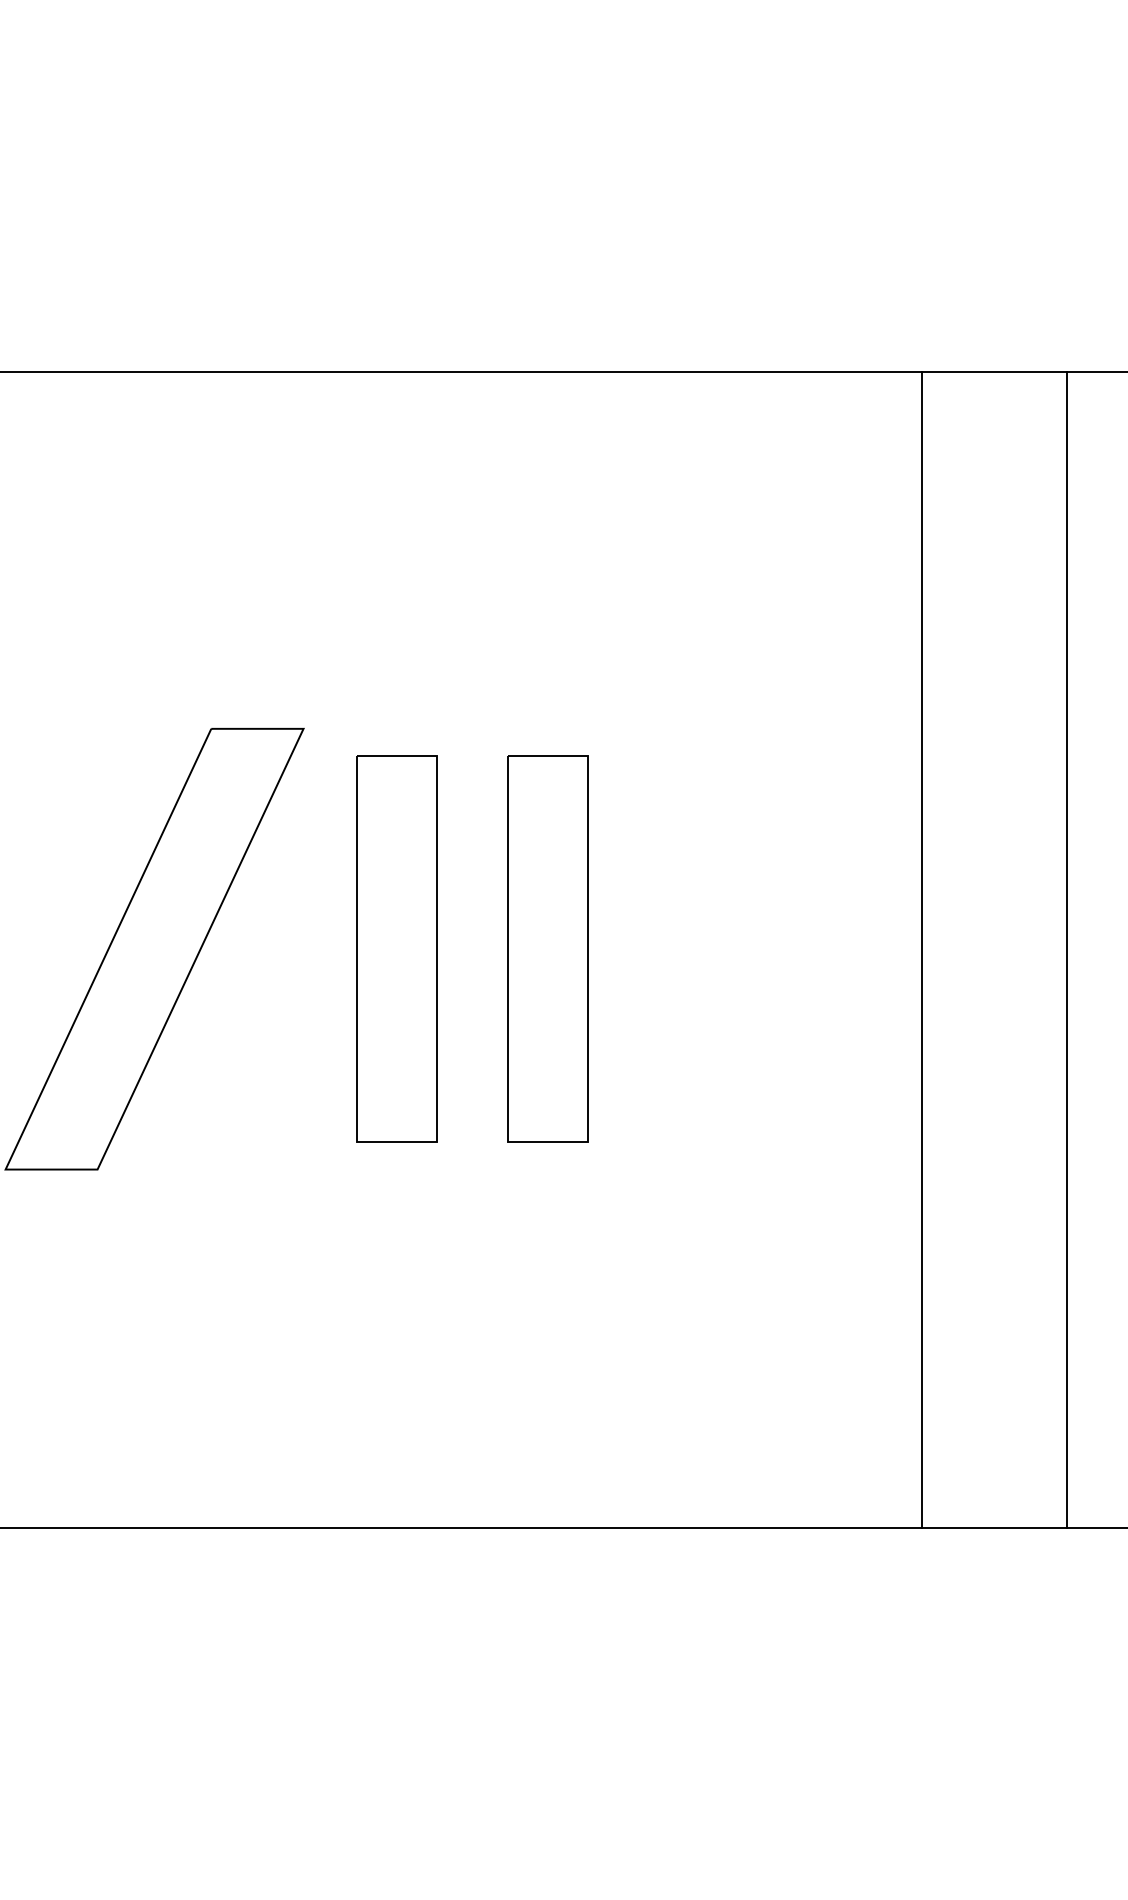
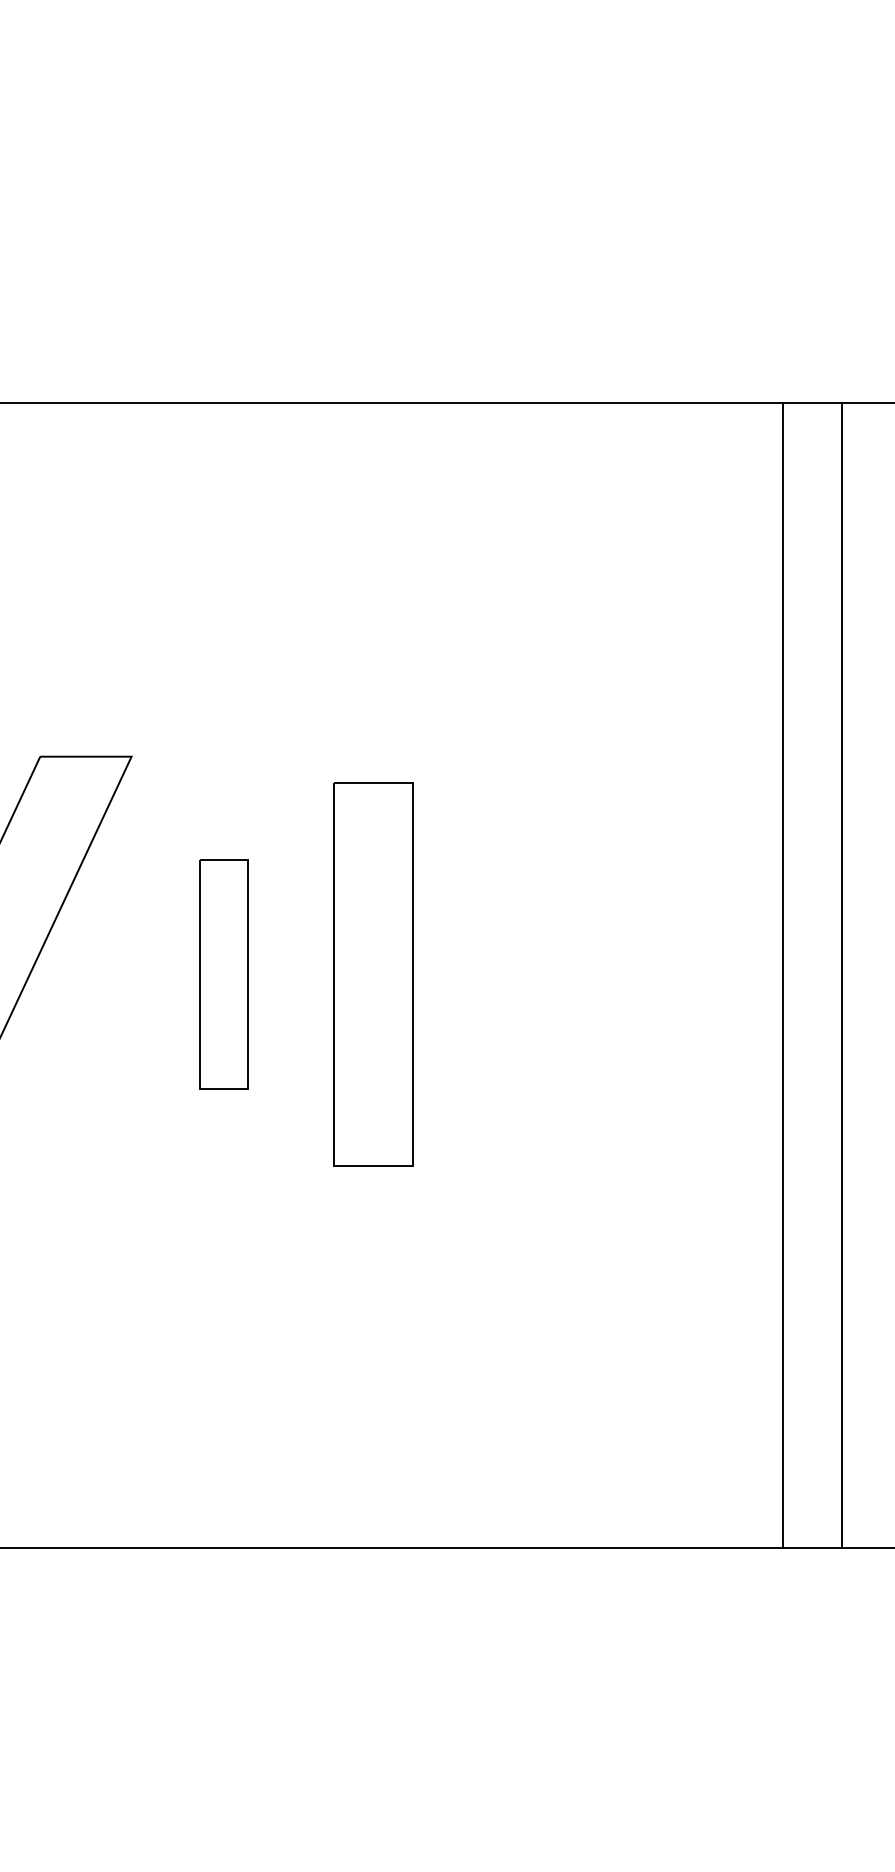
part: (396, 948) -> (223, 974), size x0.6
line: (922, 949) -> (783, 975), moved
line: (1067, 949) -> (842, 975), moved

